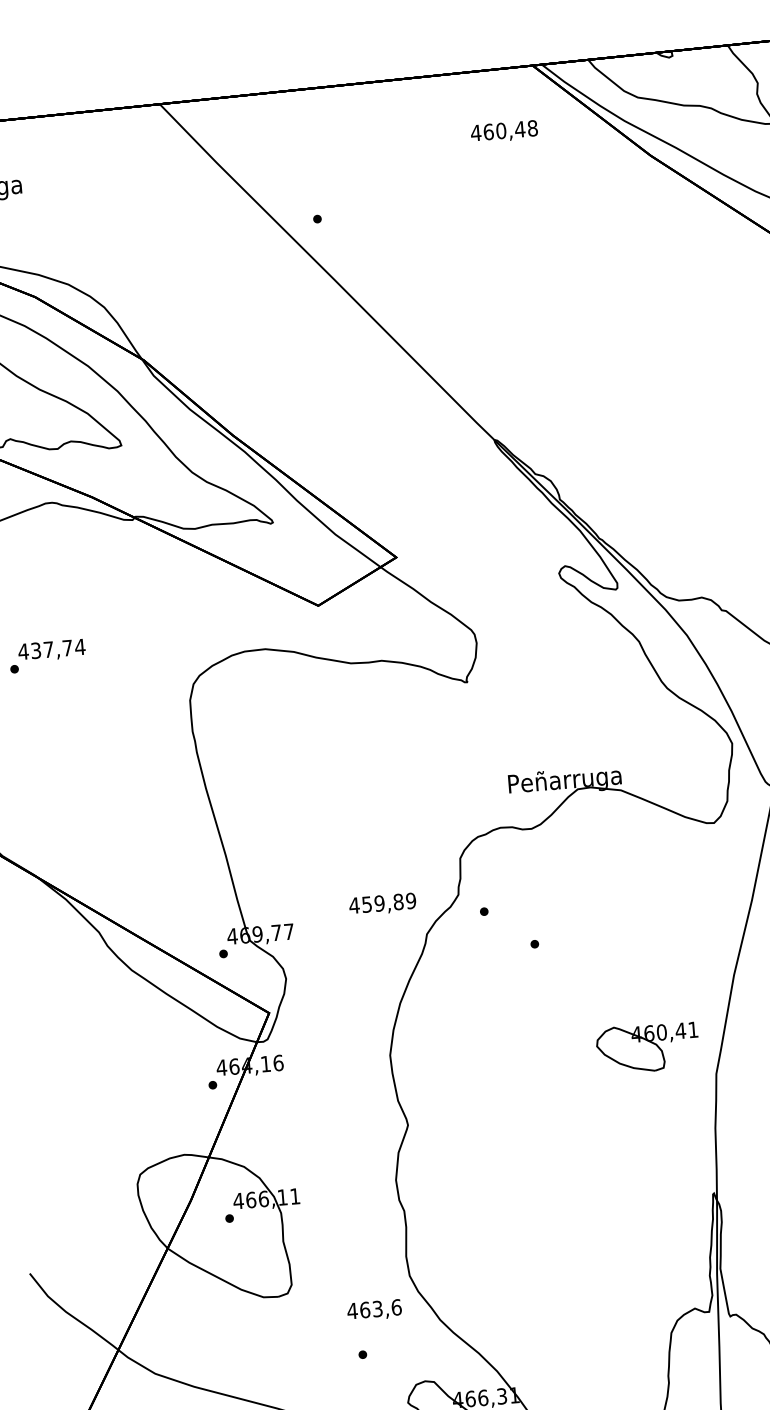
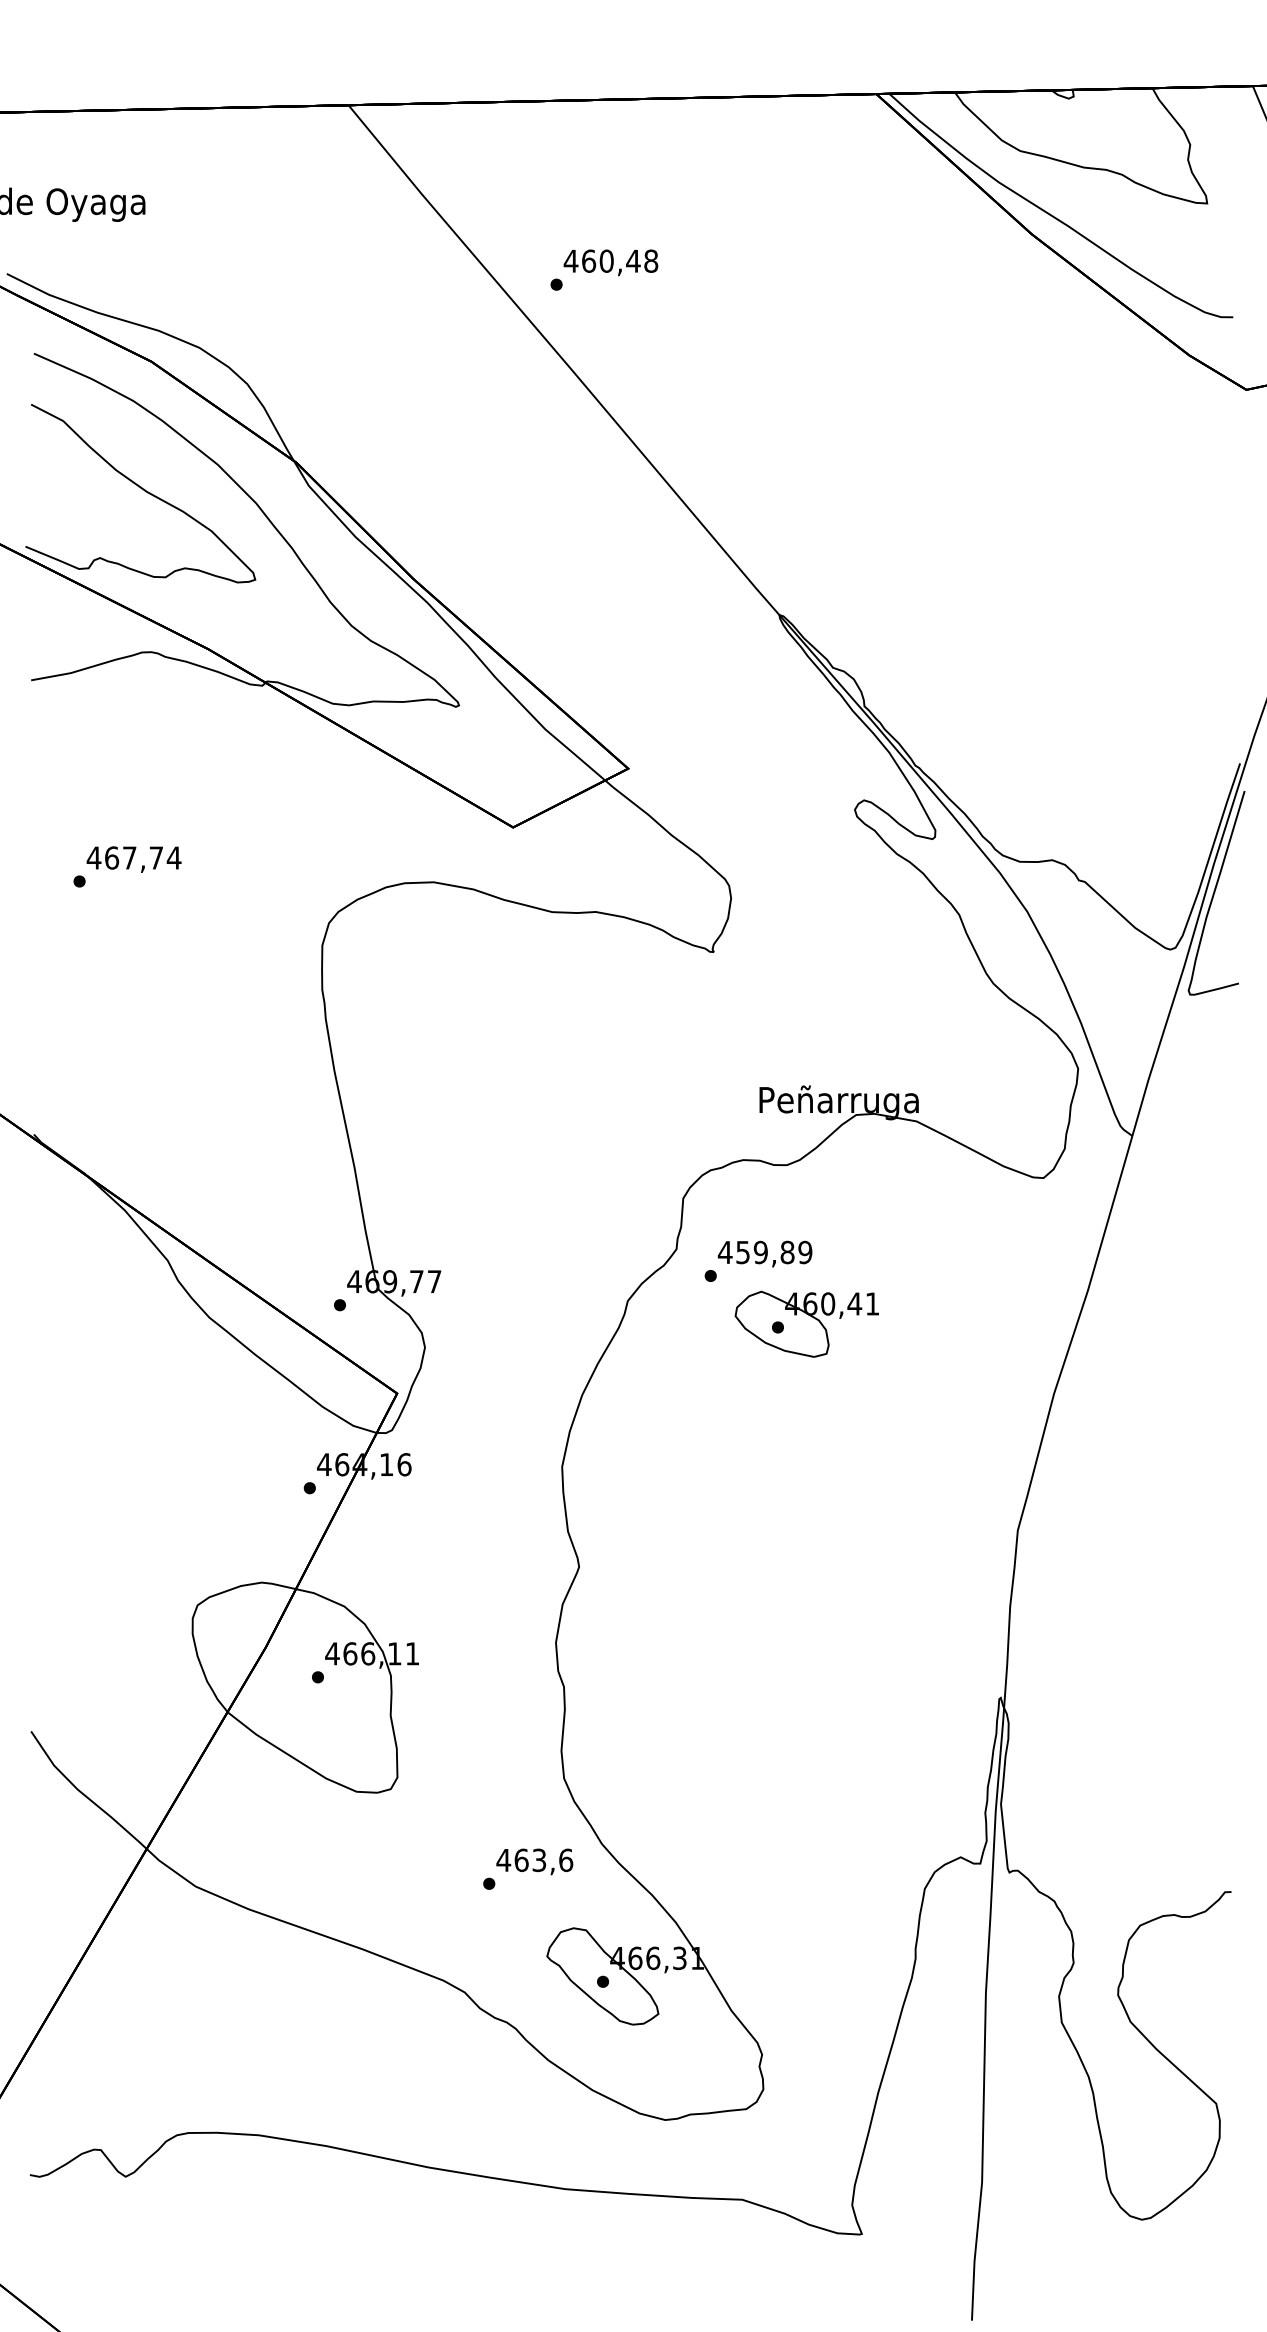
text: (504, 131) -> (610, 262), moved
text: (36, 650) -> (112, 857), 437,74 -> 467,74
text: (382, 904) -> (764, 1253), moved
part: (647, 1047) -> (806, 1323), moved
text: (374, 1310) -> (534, 1861), moved

